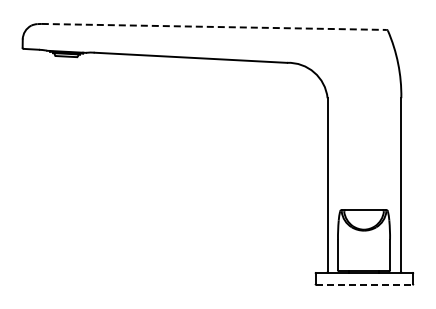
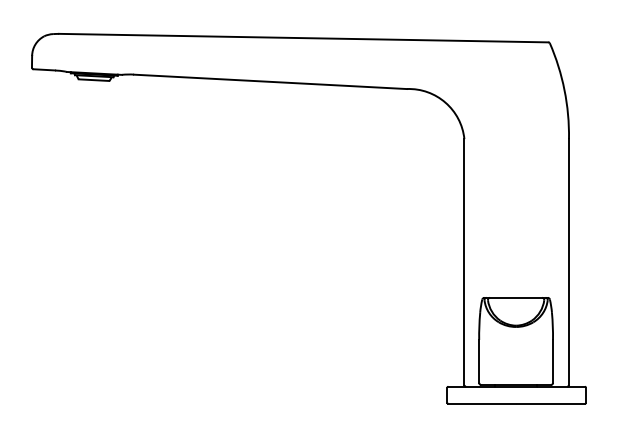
line: (214, 26) -> (304, 37), dashed -> solid
line: (364, 284) -> (516, 403), dashed -> solid

